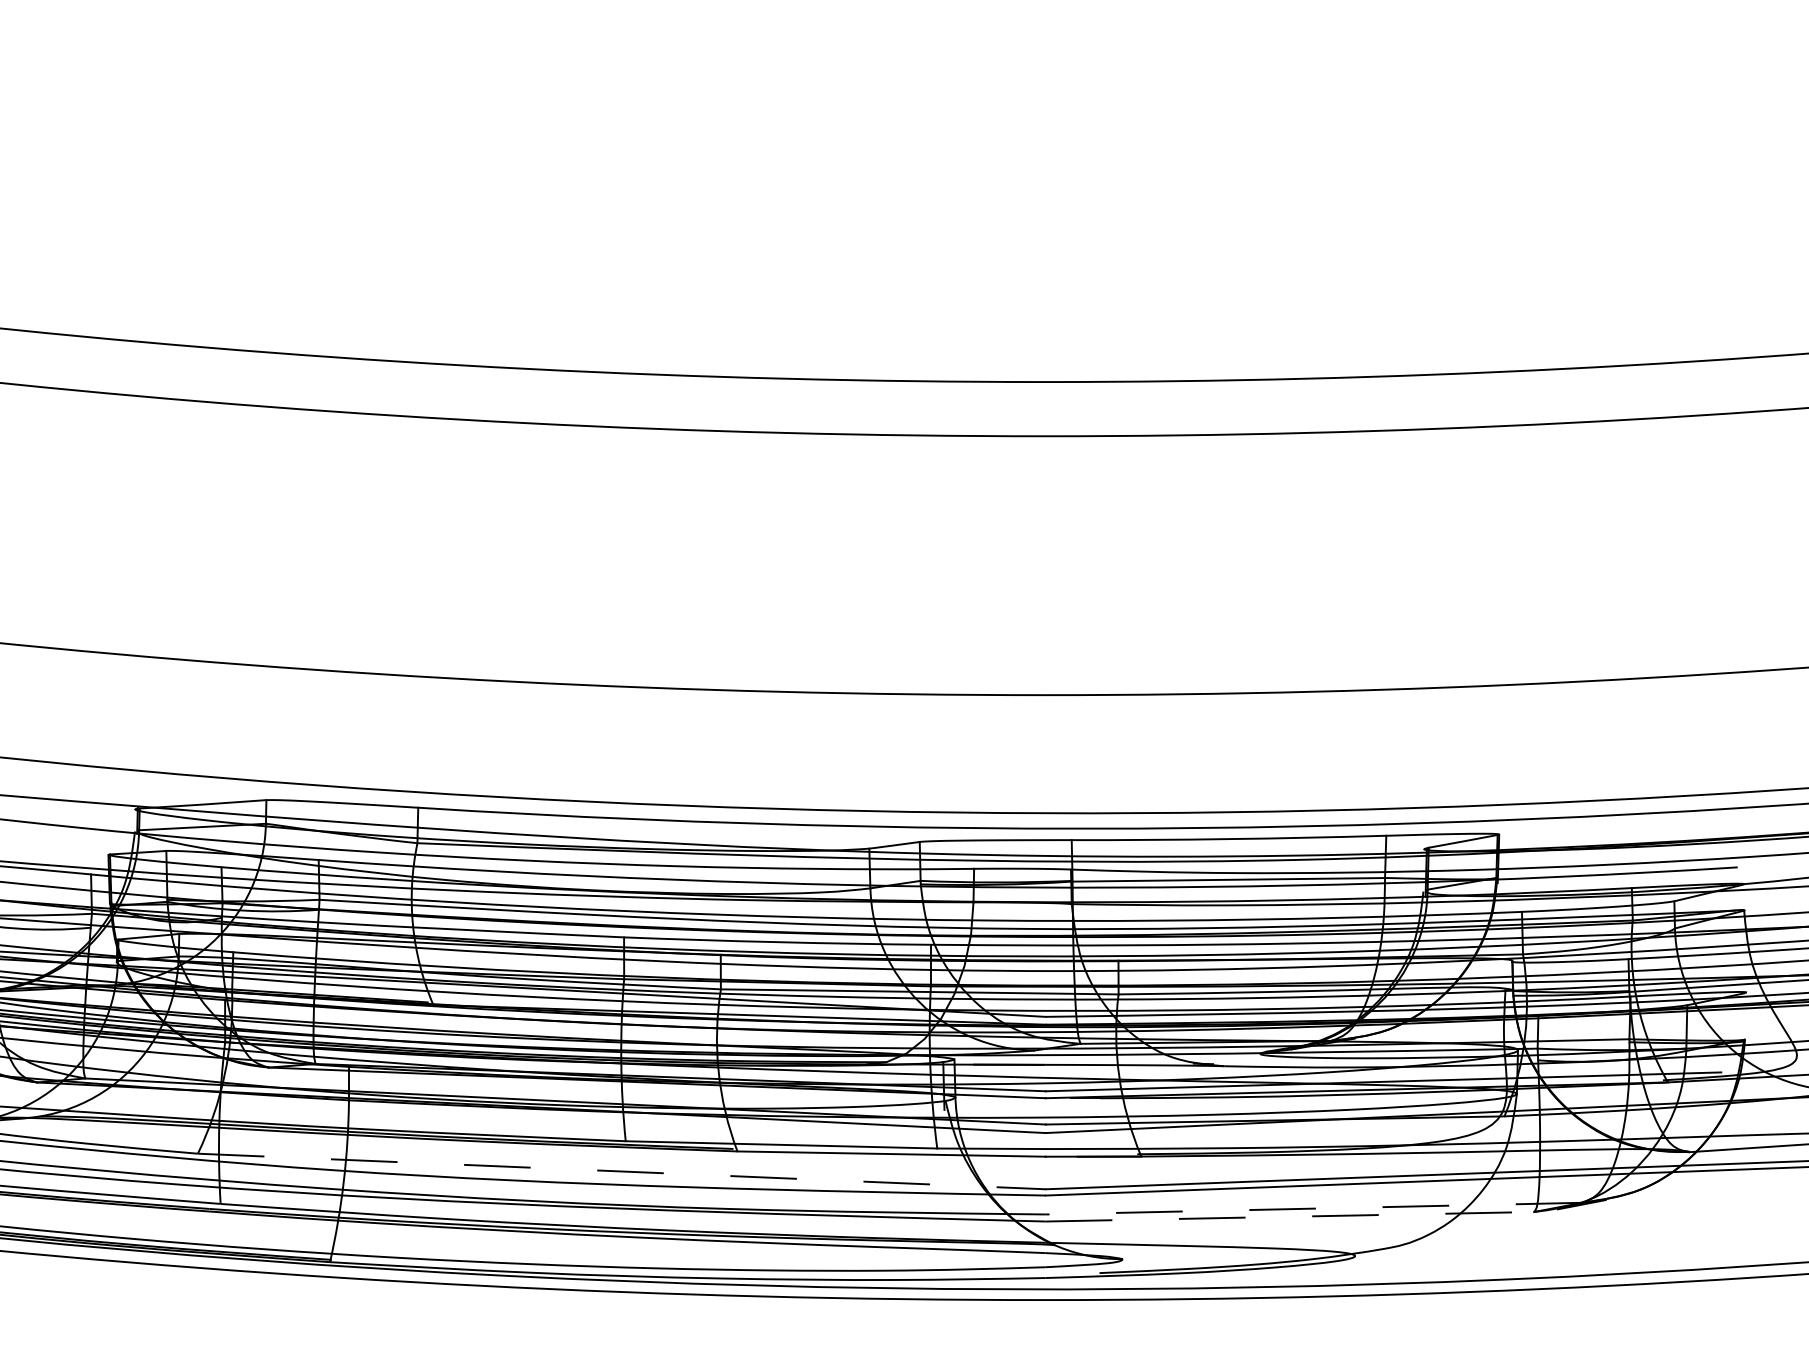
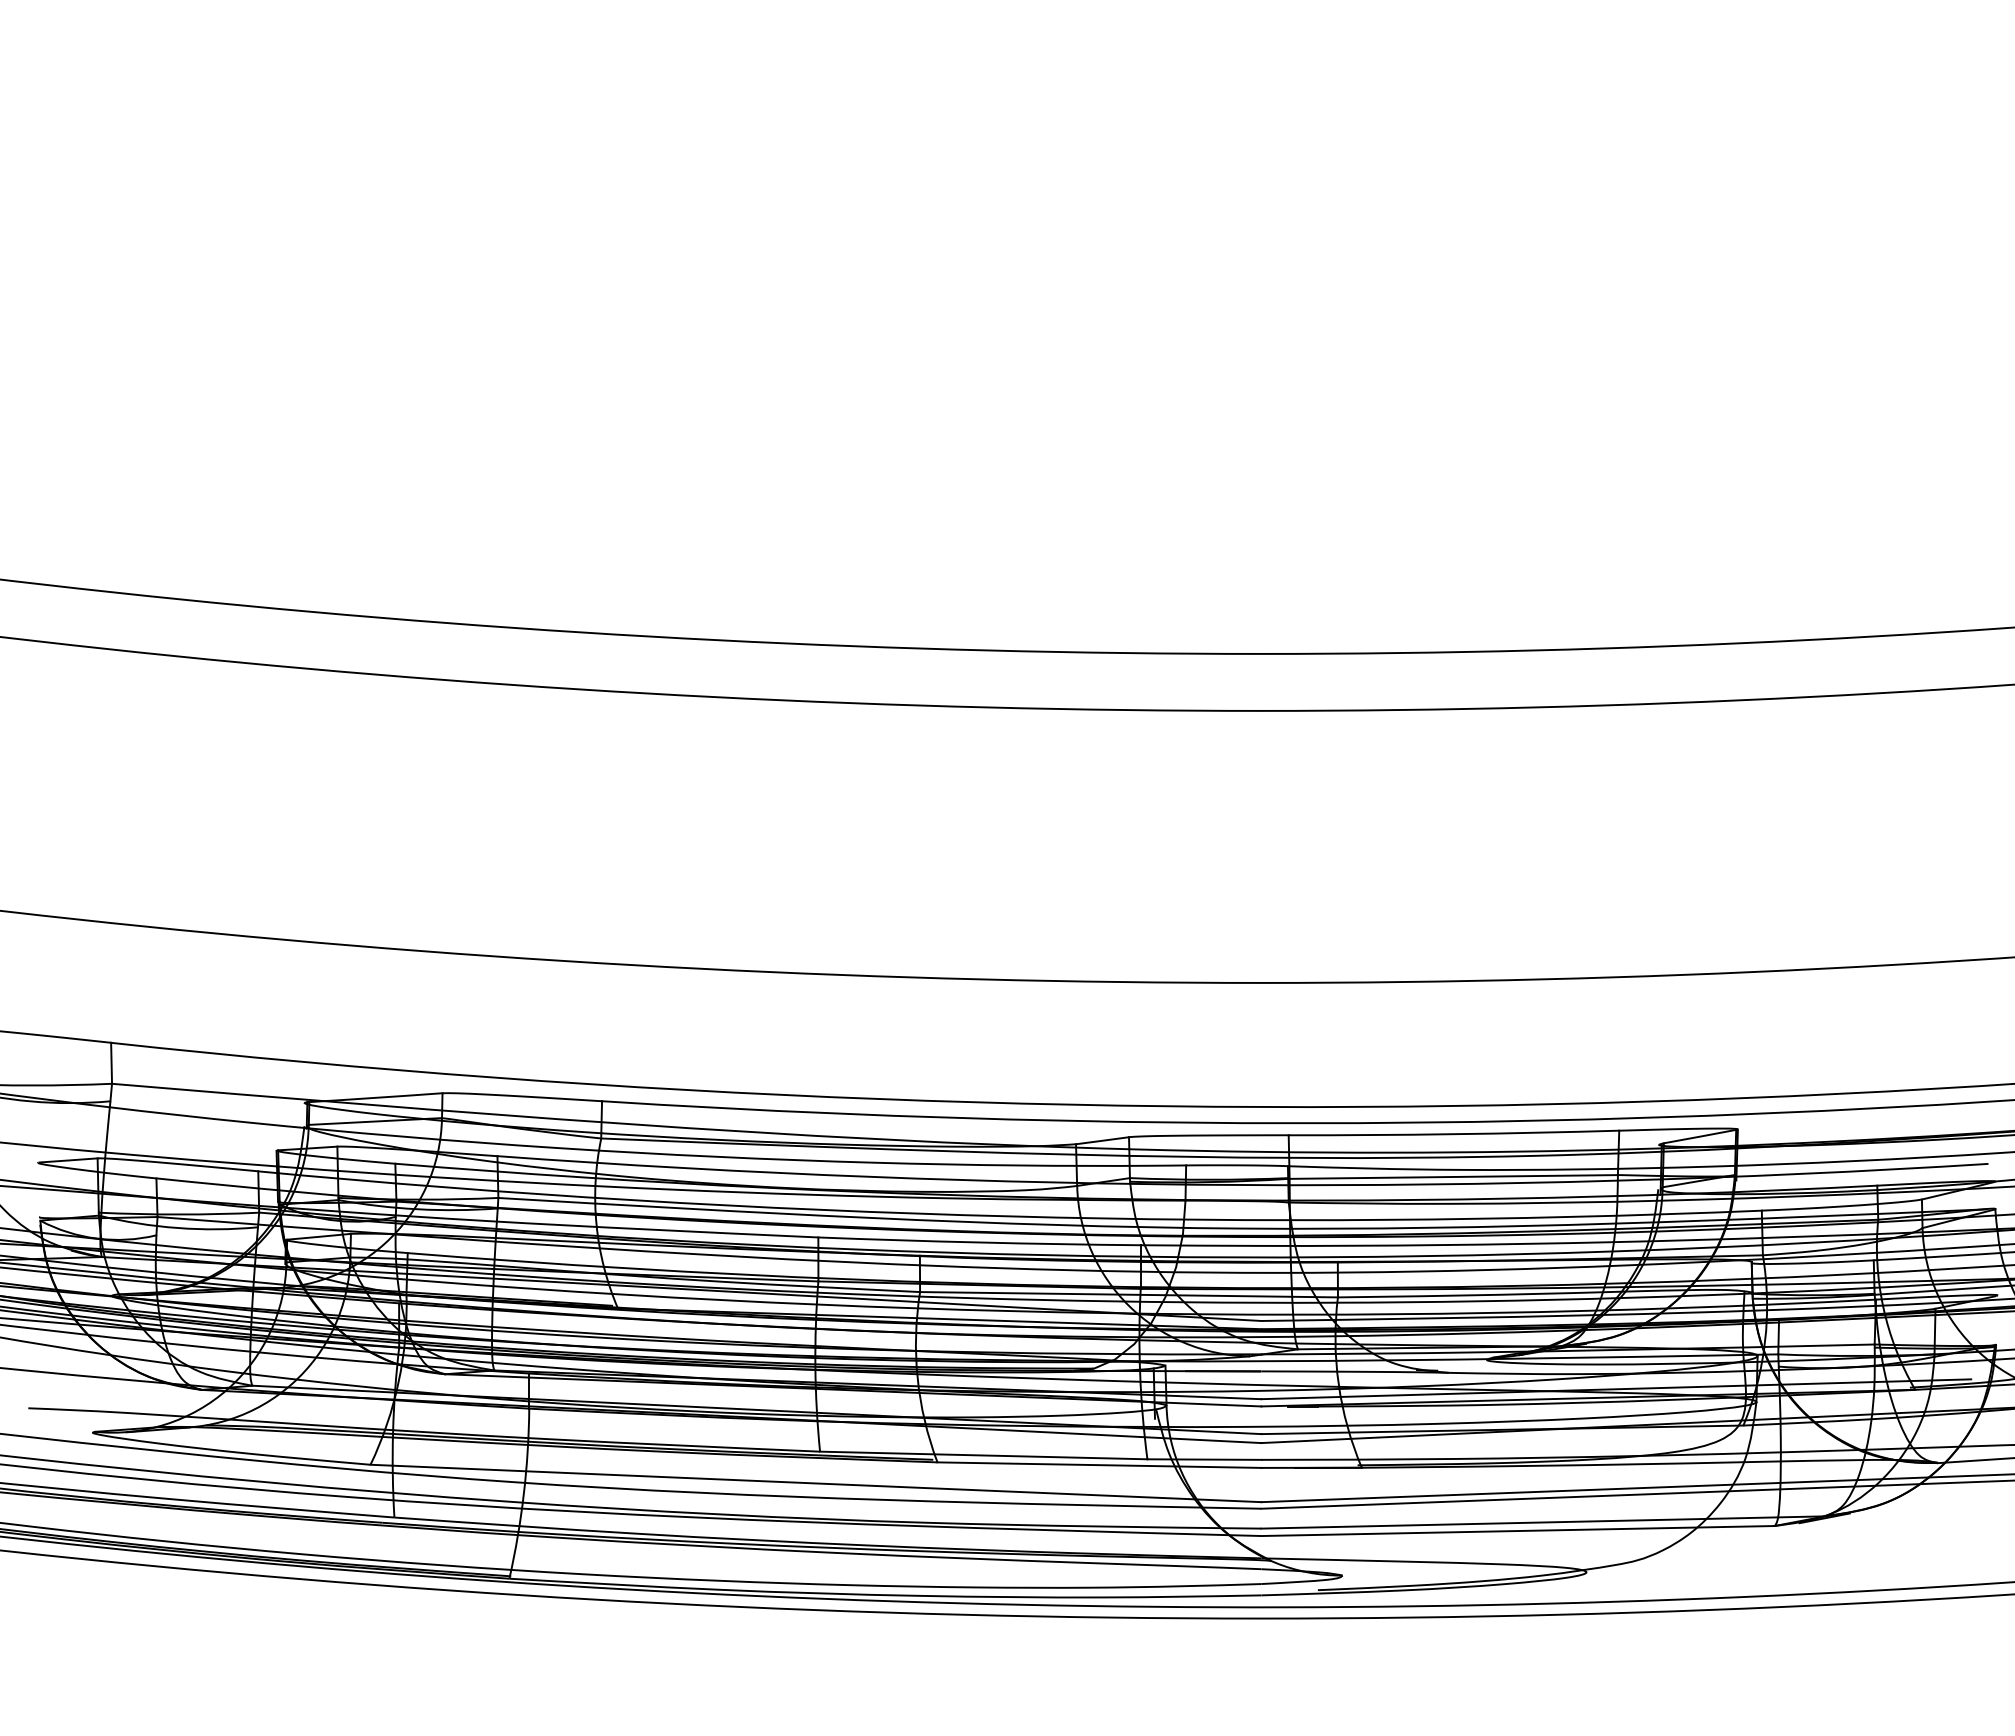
line: (621, 1171) -> (815, 1483), dashed -> solid
line: (1314, 1208) -> (1543, 1522), dashed -> solid
line: (1290, 1217) -> (1518, 1531), dashed -> solid

